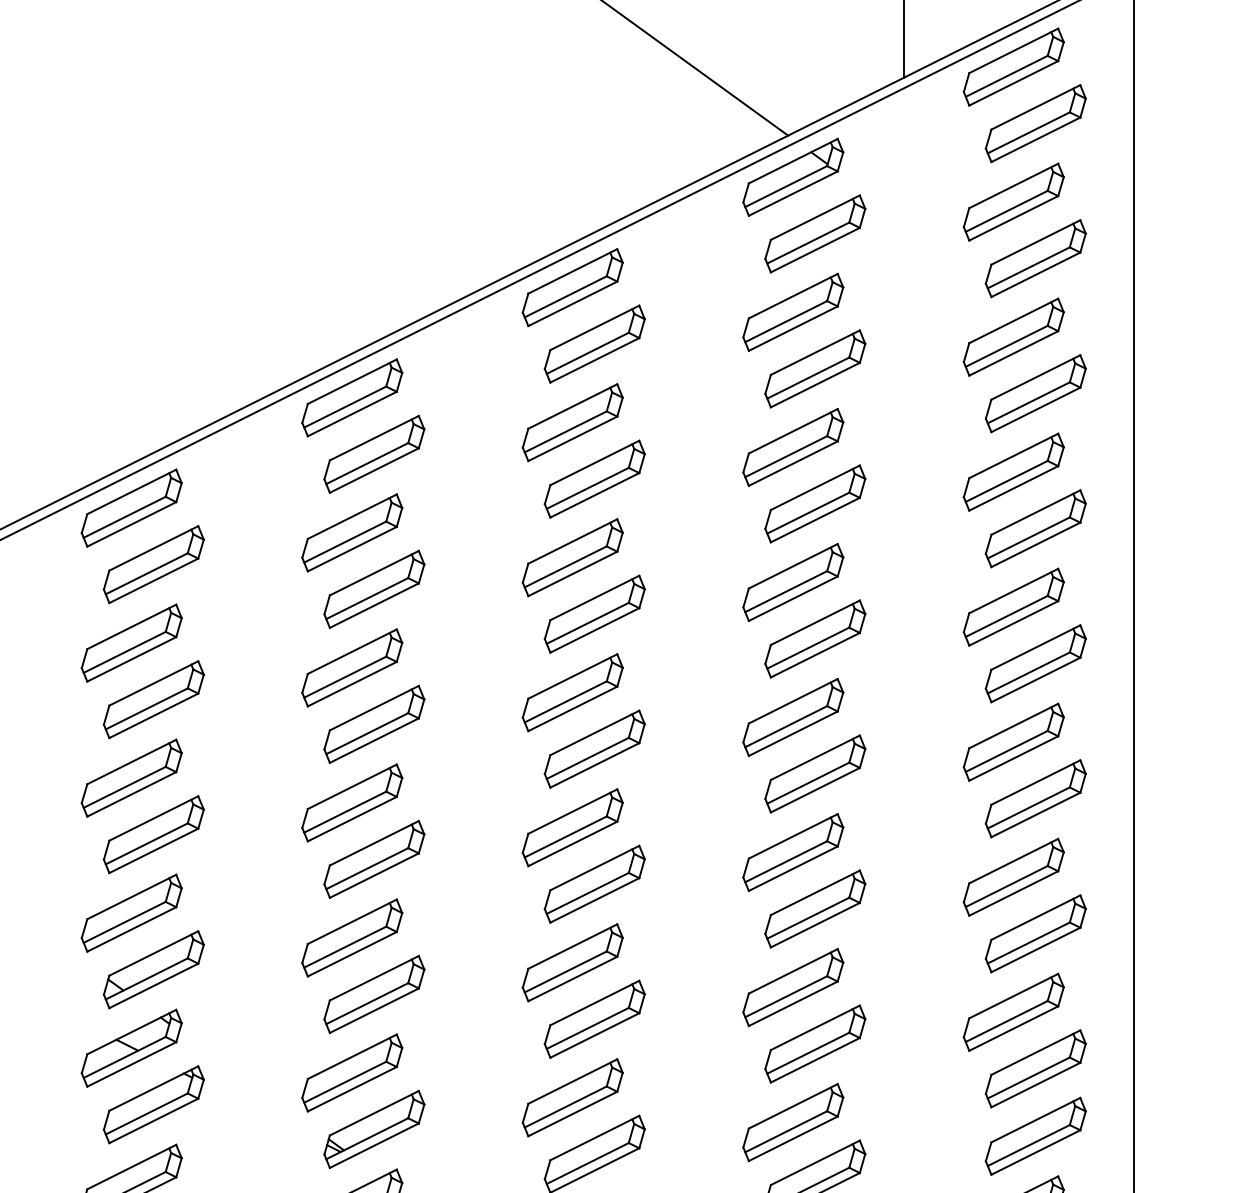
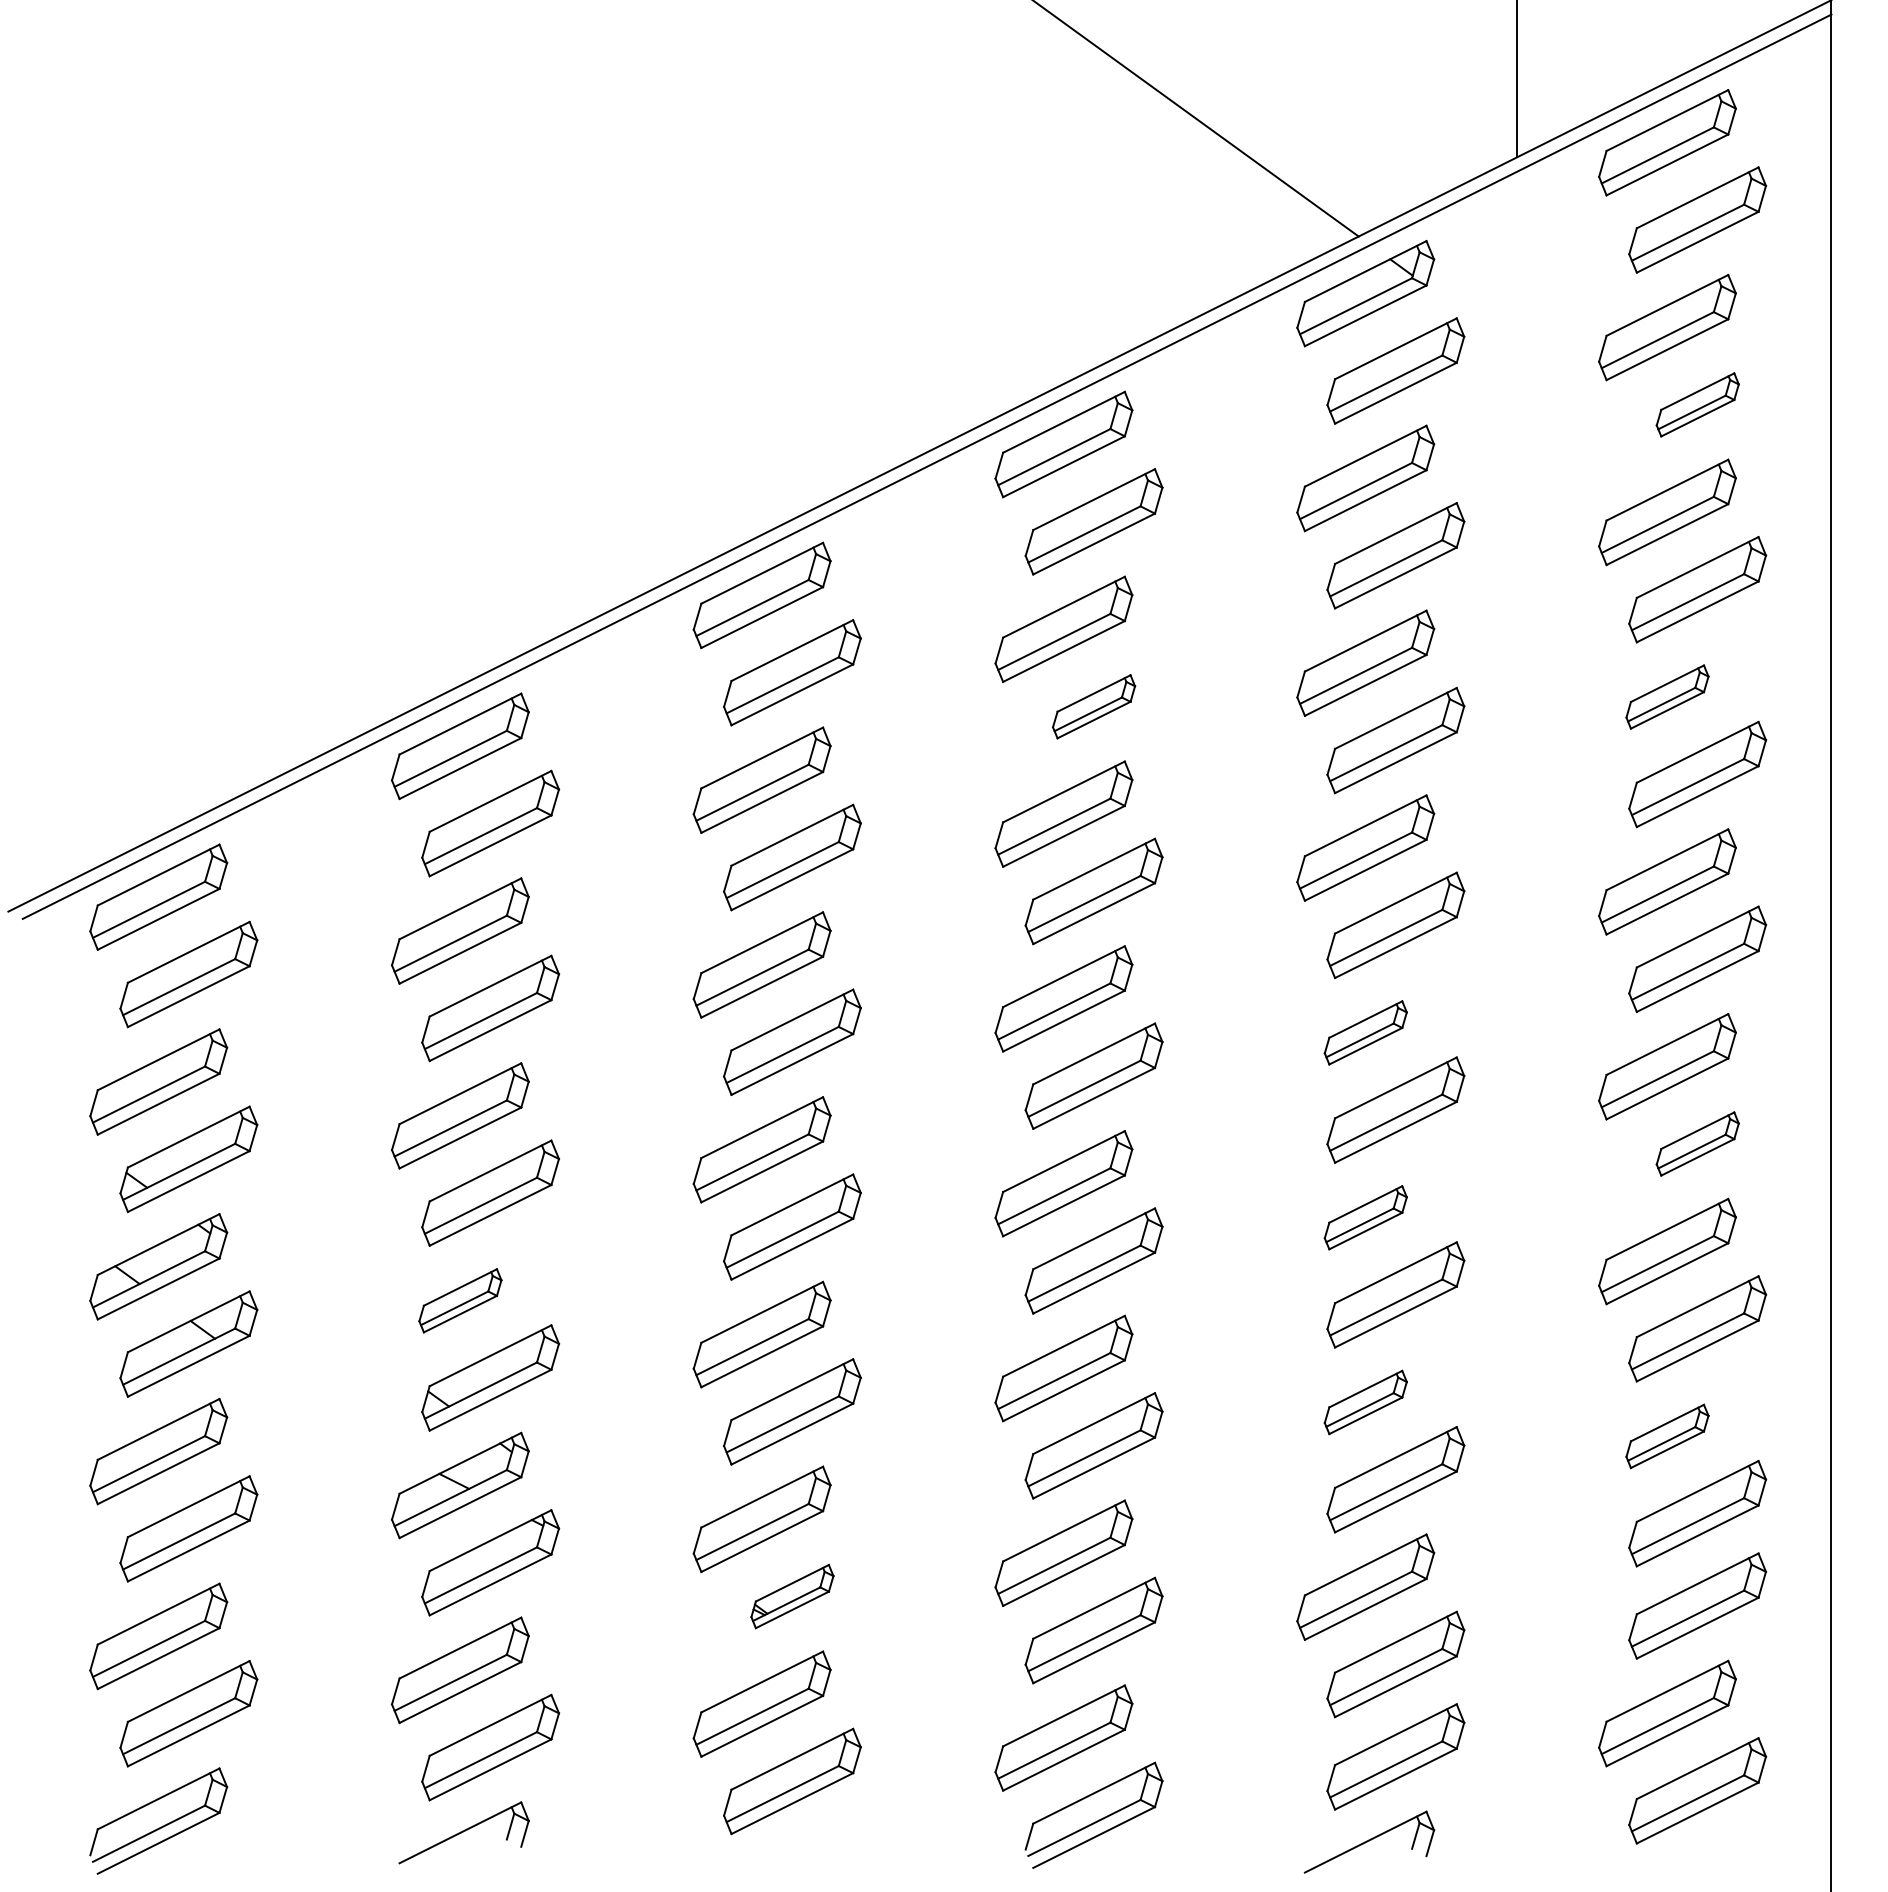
part: (1035, 258) -> (1697, 404), size x0.6
part: (1013, 471) -> (1667, 696), size x0.6
part: (594, 479) -> (1093, 706), size x0.6
part: (793, 717) -> (1365, 1032), size x0.6
part: (1035, 798) -> (1697, 1143), size x0.6
part: (793, 852) -> (1365, 1217), size x0.6
part: (131, 913) -> (460, 1300), size x0.6
part: (793, 987) -> (1365, 1402), size x0.6
part: (1013, 1012) -> (1667, 1436), size x0.6
part: (374, 1129) -> (792, 1596), size x0.6

